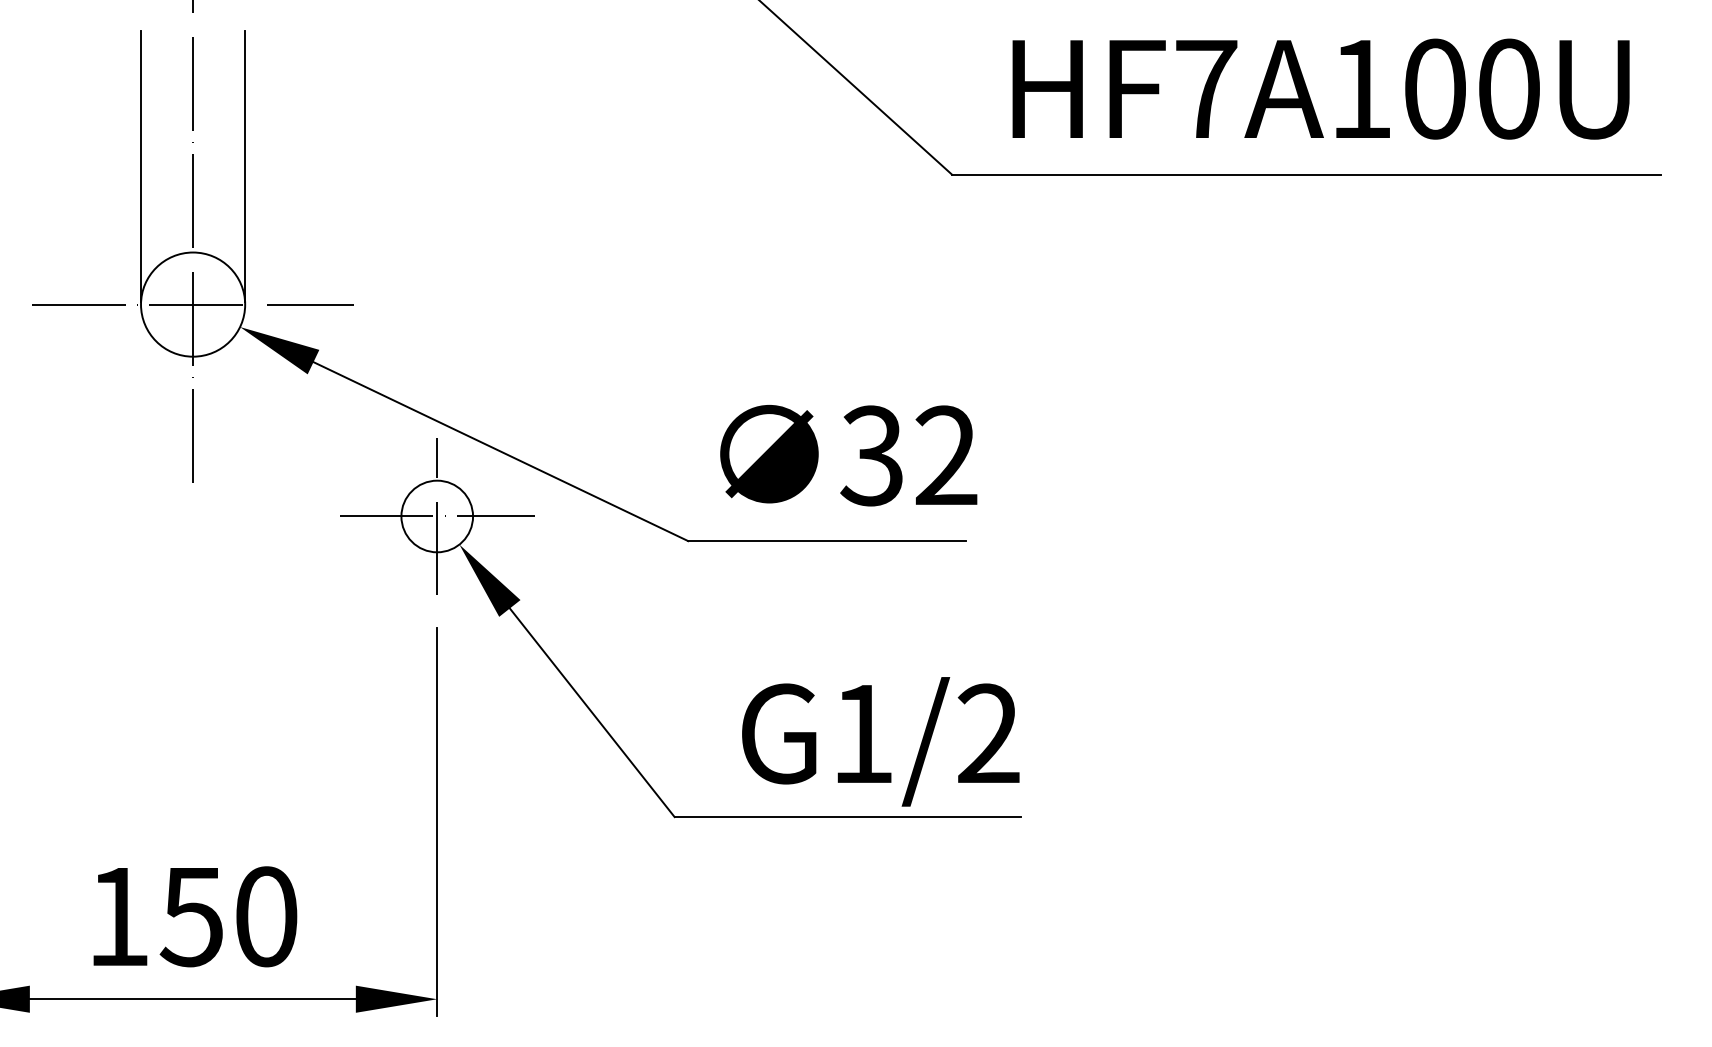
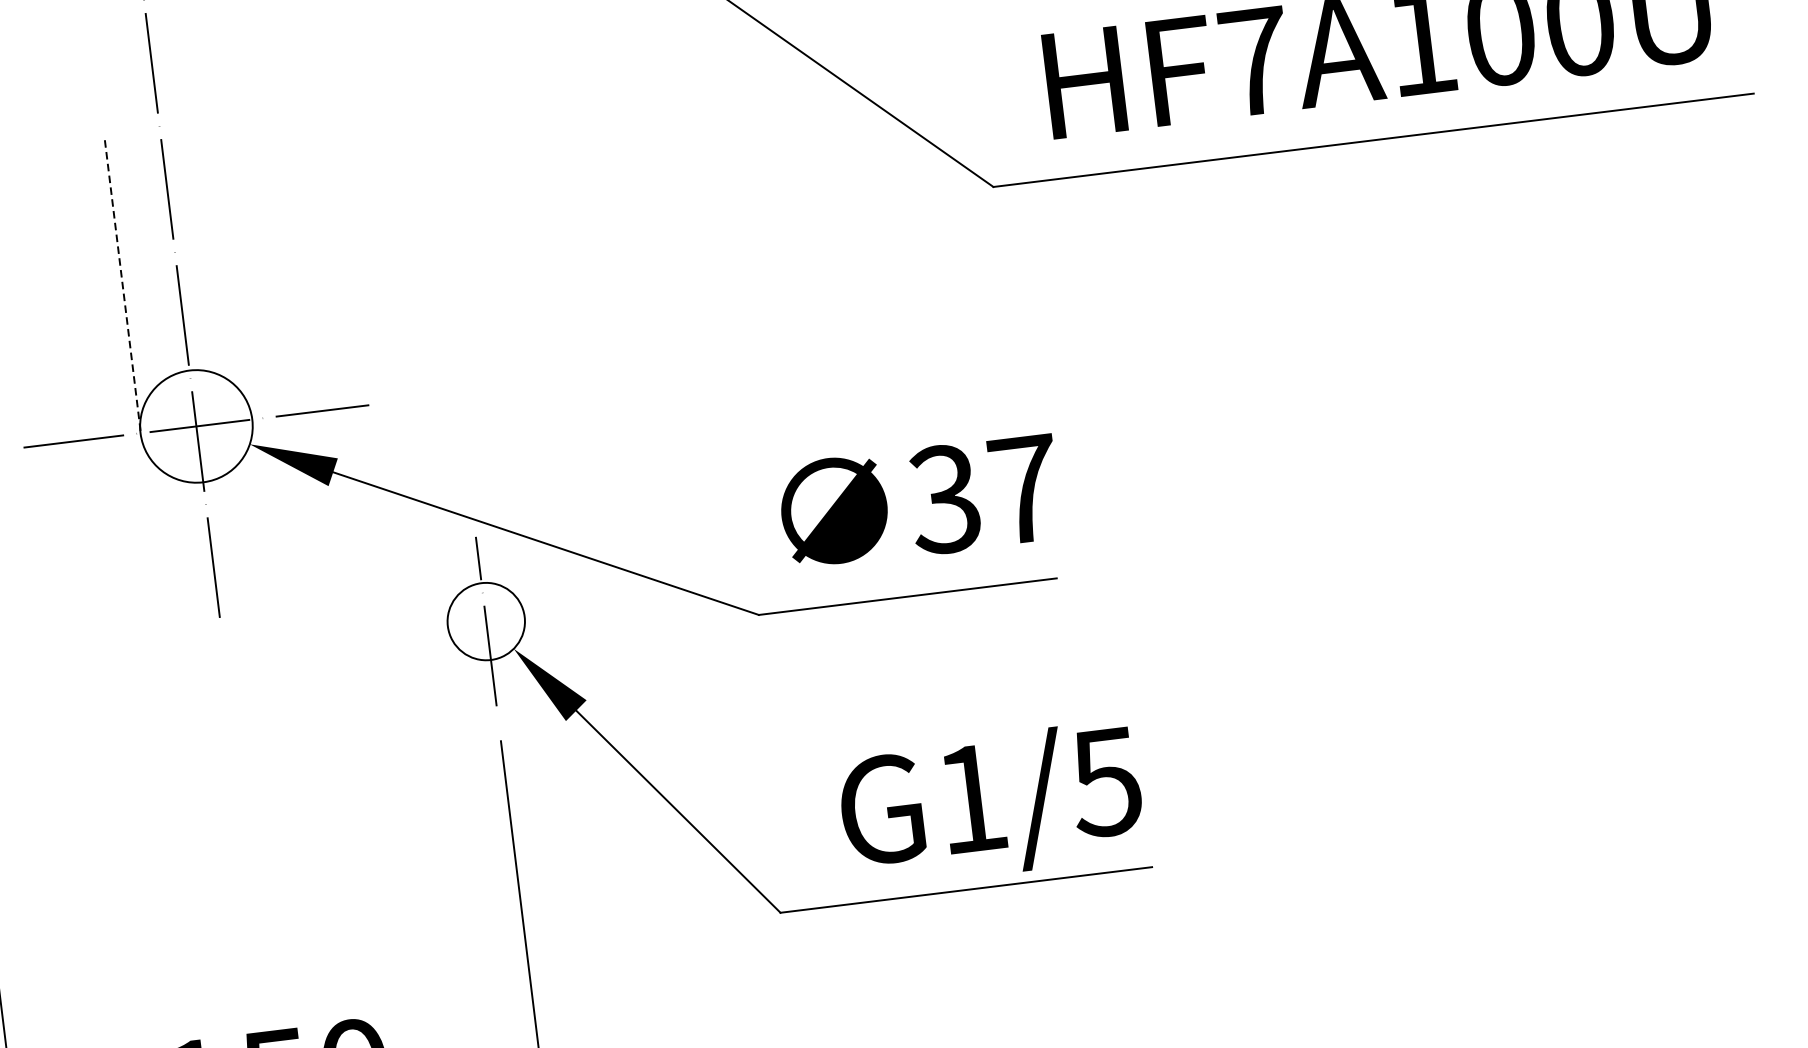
line: (244, 166) -> (233, 271), removed
line: (141, 167) -> (123, 286), solid -> dashed
text: (946, 454) -> (1024, 487), 32 -> 37
line: (436, 516) -> (485, 621), removed
text: (987, 733) -> (1105, 781), G1/2 -> G1/5

